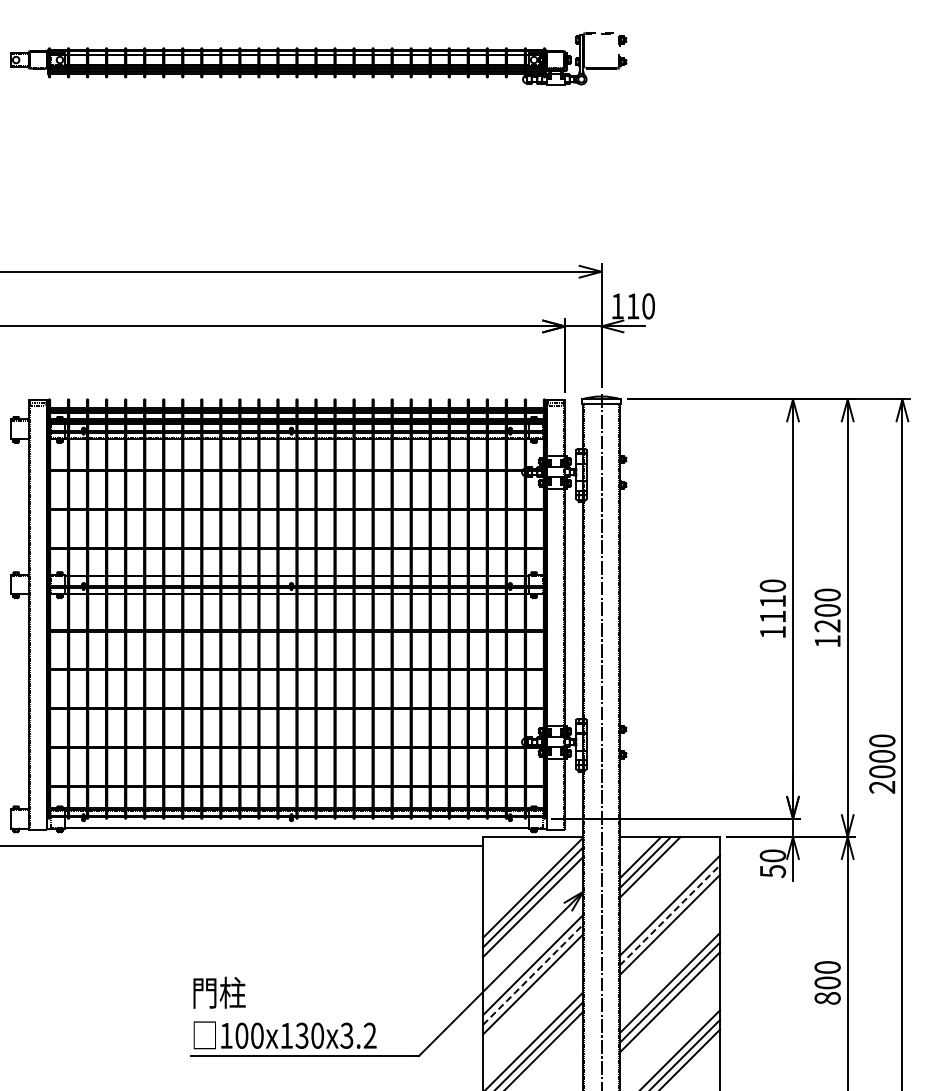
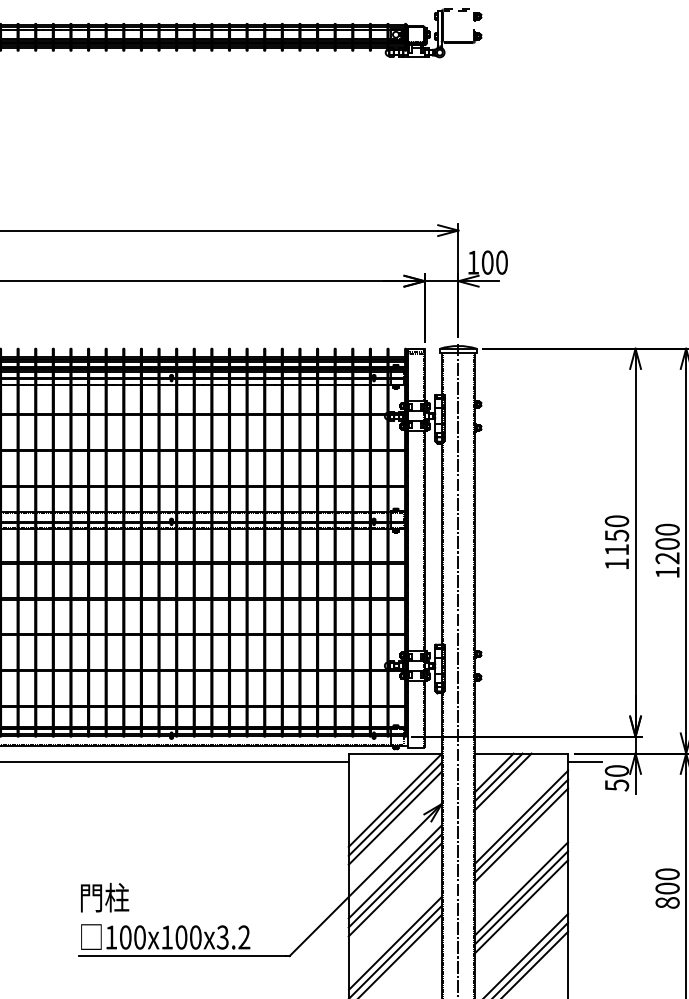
text: (633, 306) -> (487, 262), 110 -> 100
text: (773, 601) -> (617, 535), 1110 -> 1150
line: (738, 846) -> (585, 762), added
line: (669, 915) -> (521, 826), dashed -> solid
line: (533, 974) -> (395, 880), dashed -> solid
text: (301, 1035) -> (180, 937), 100x130x3.2 -> 100x100x3.2

